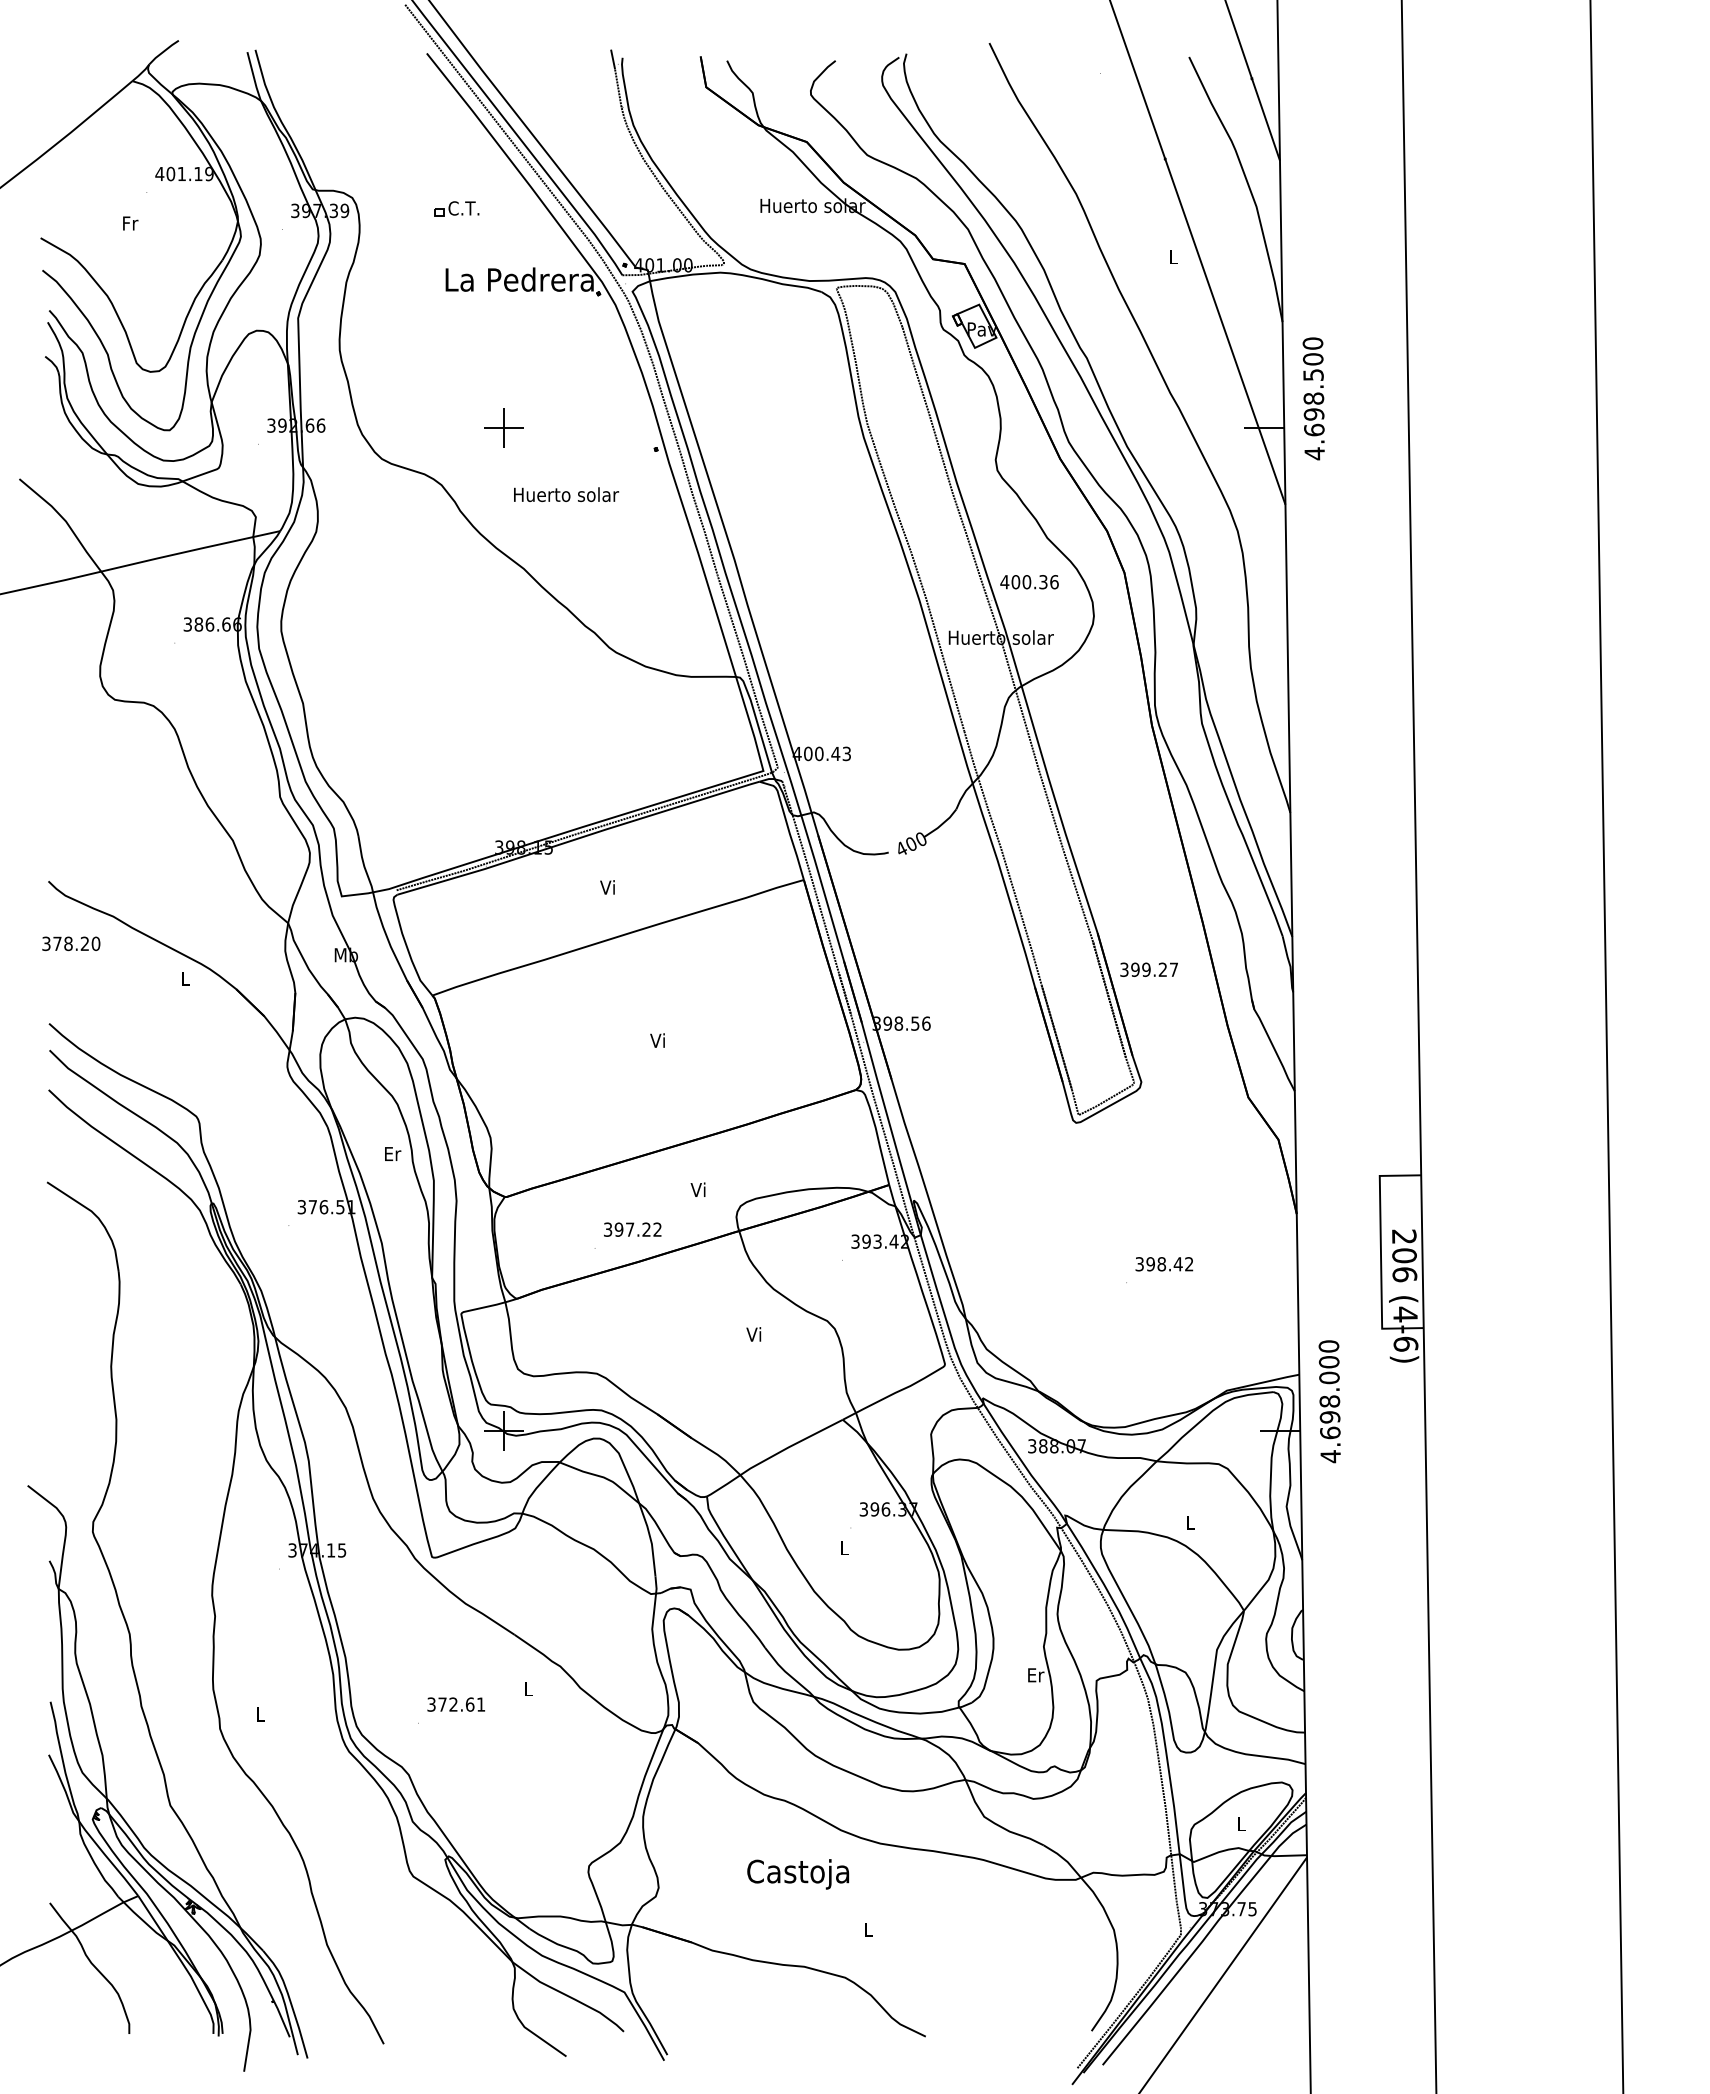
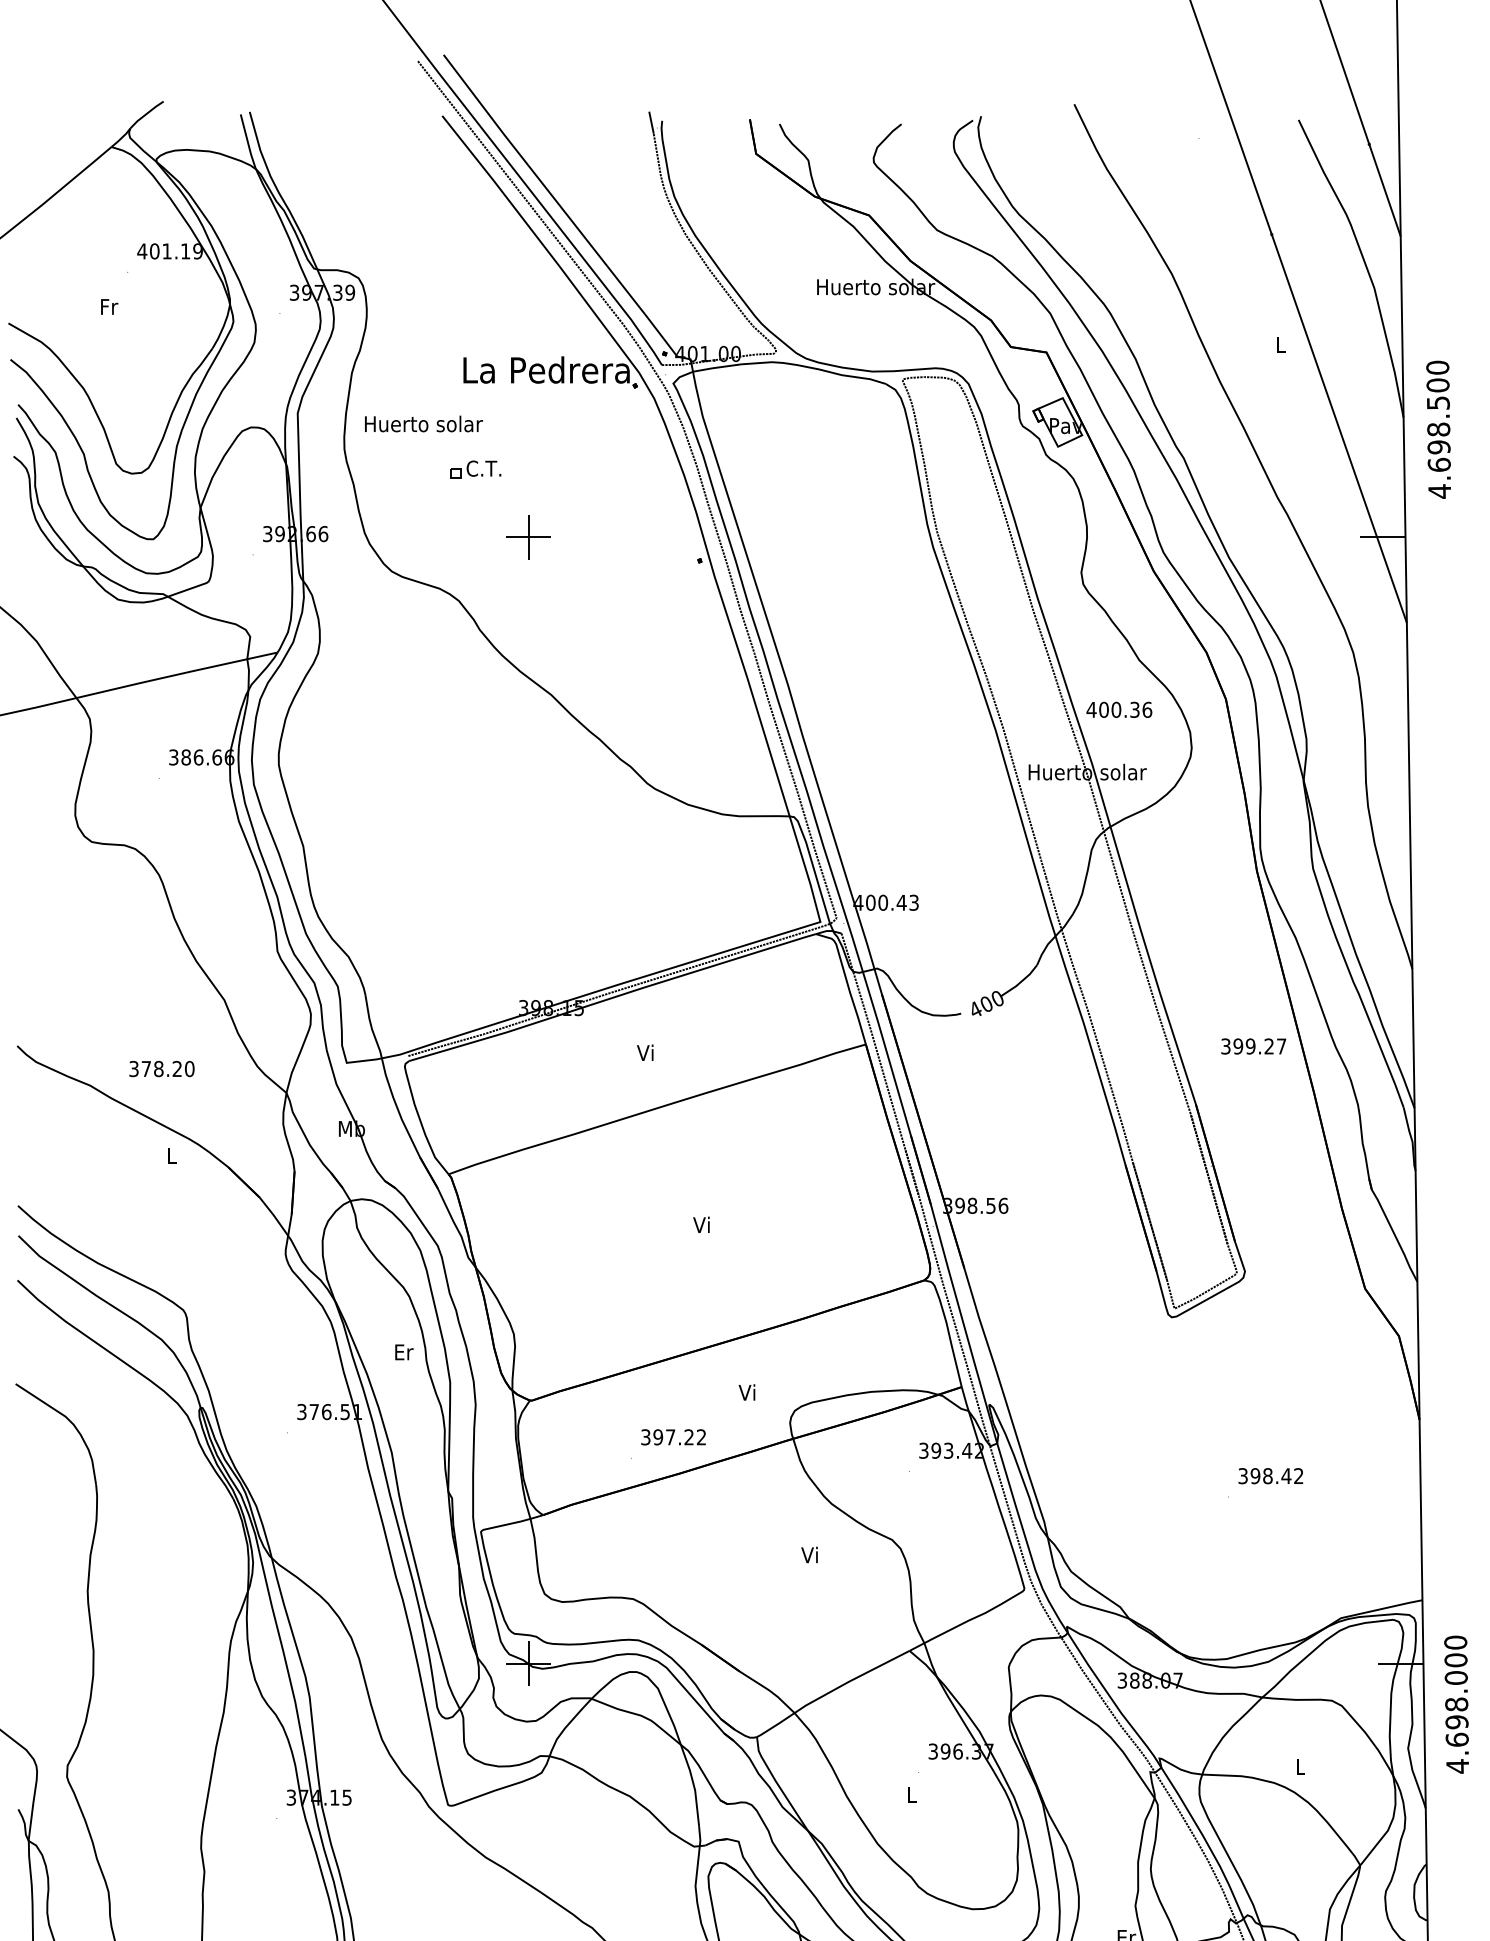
part: (456, 208) -> (475, 468), moved
text: (1313, 398) -> (1438, 429), moved
text: (566, 494) -> (423, 423), moved
text: (71, 943) -> (162, 1068), moved
text: (1148, 969) -> (1253, 1046), moved
text: (1329, 1401) -> (1456, 1704), moved

